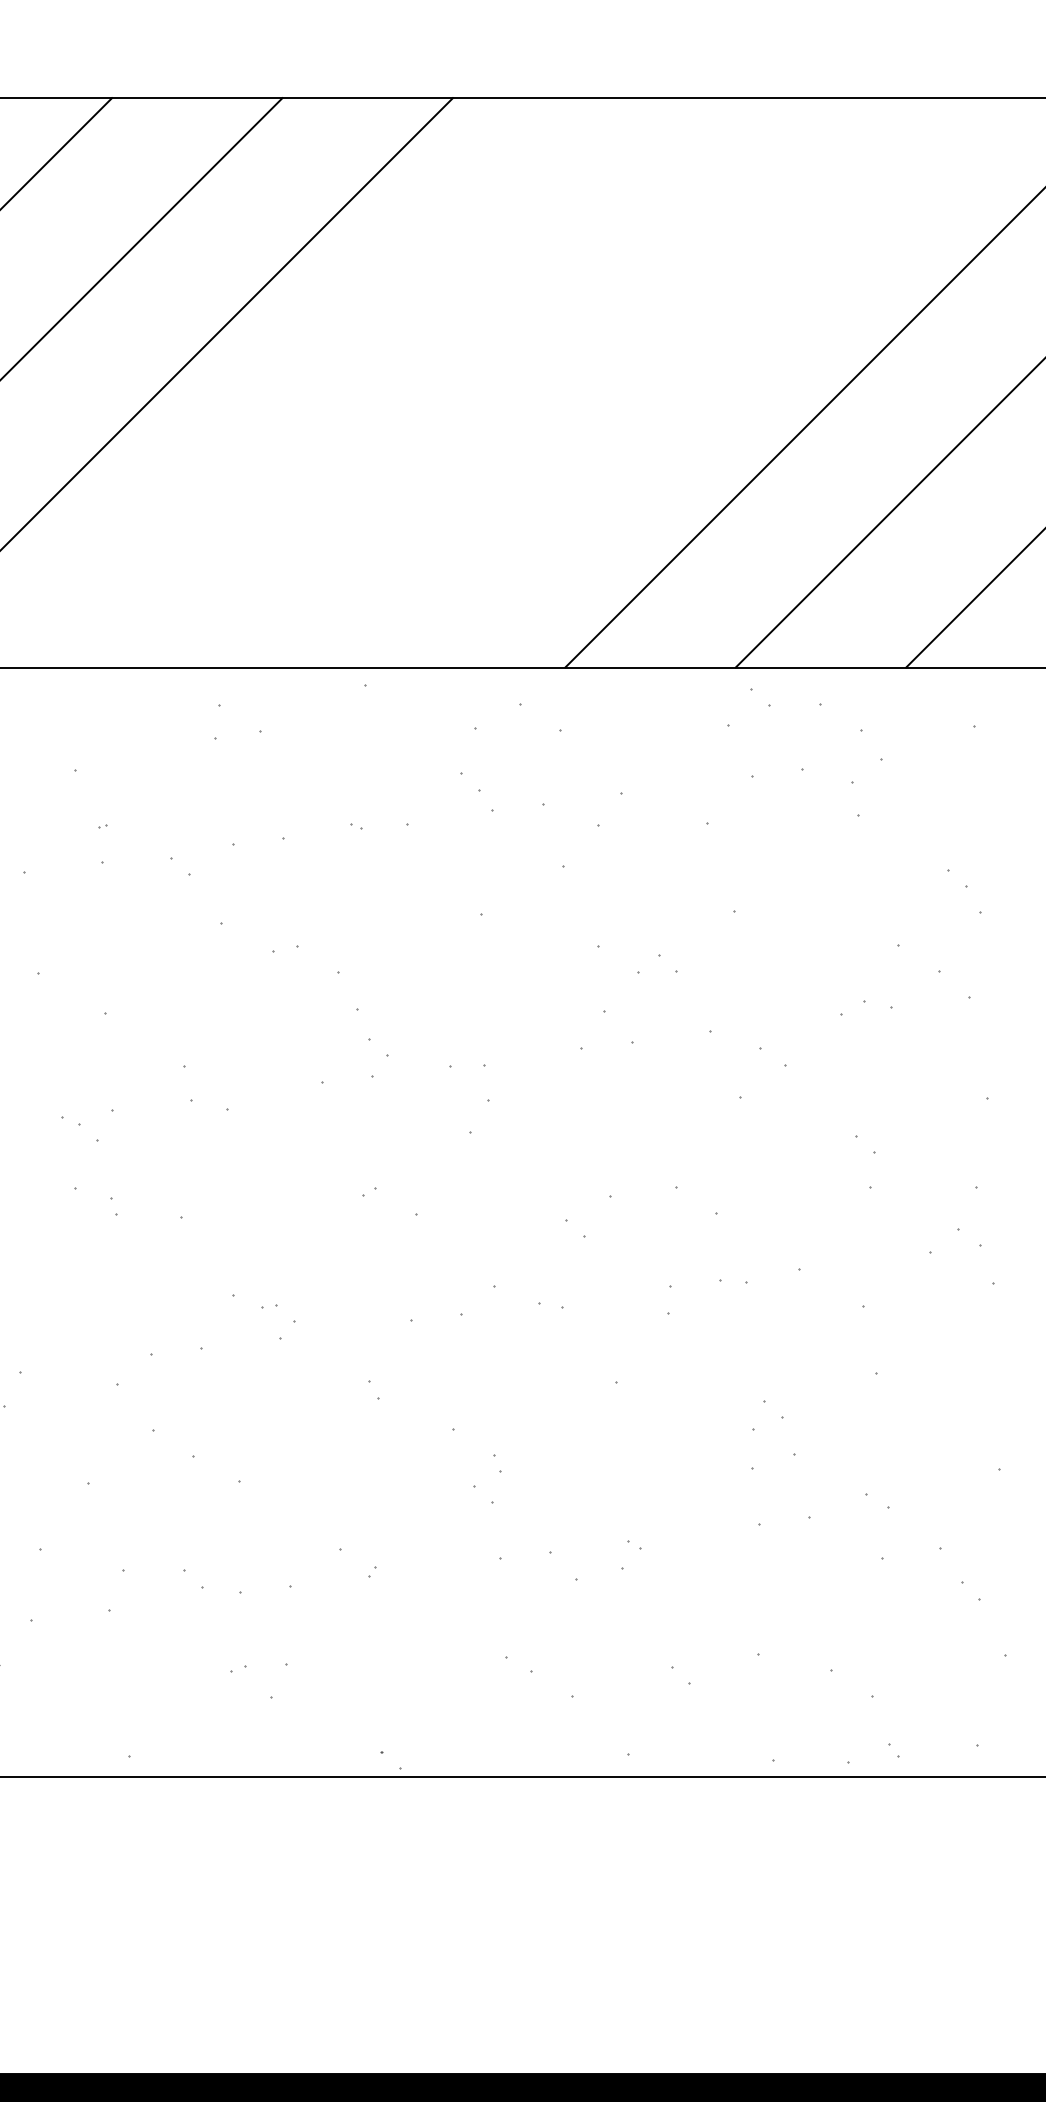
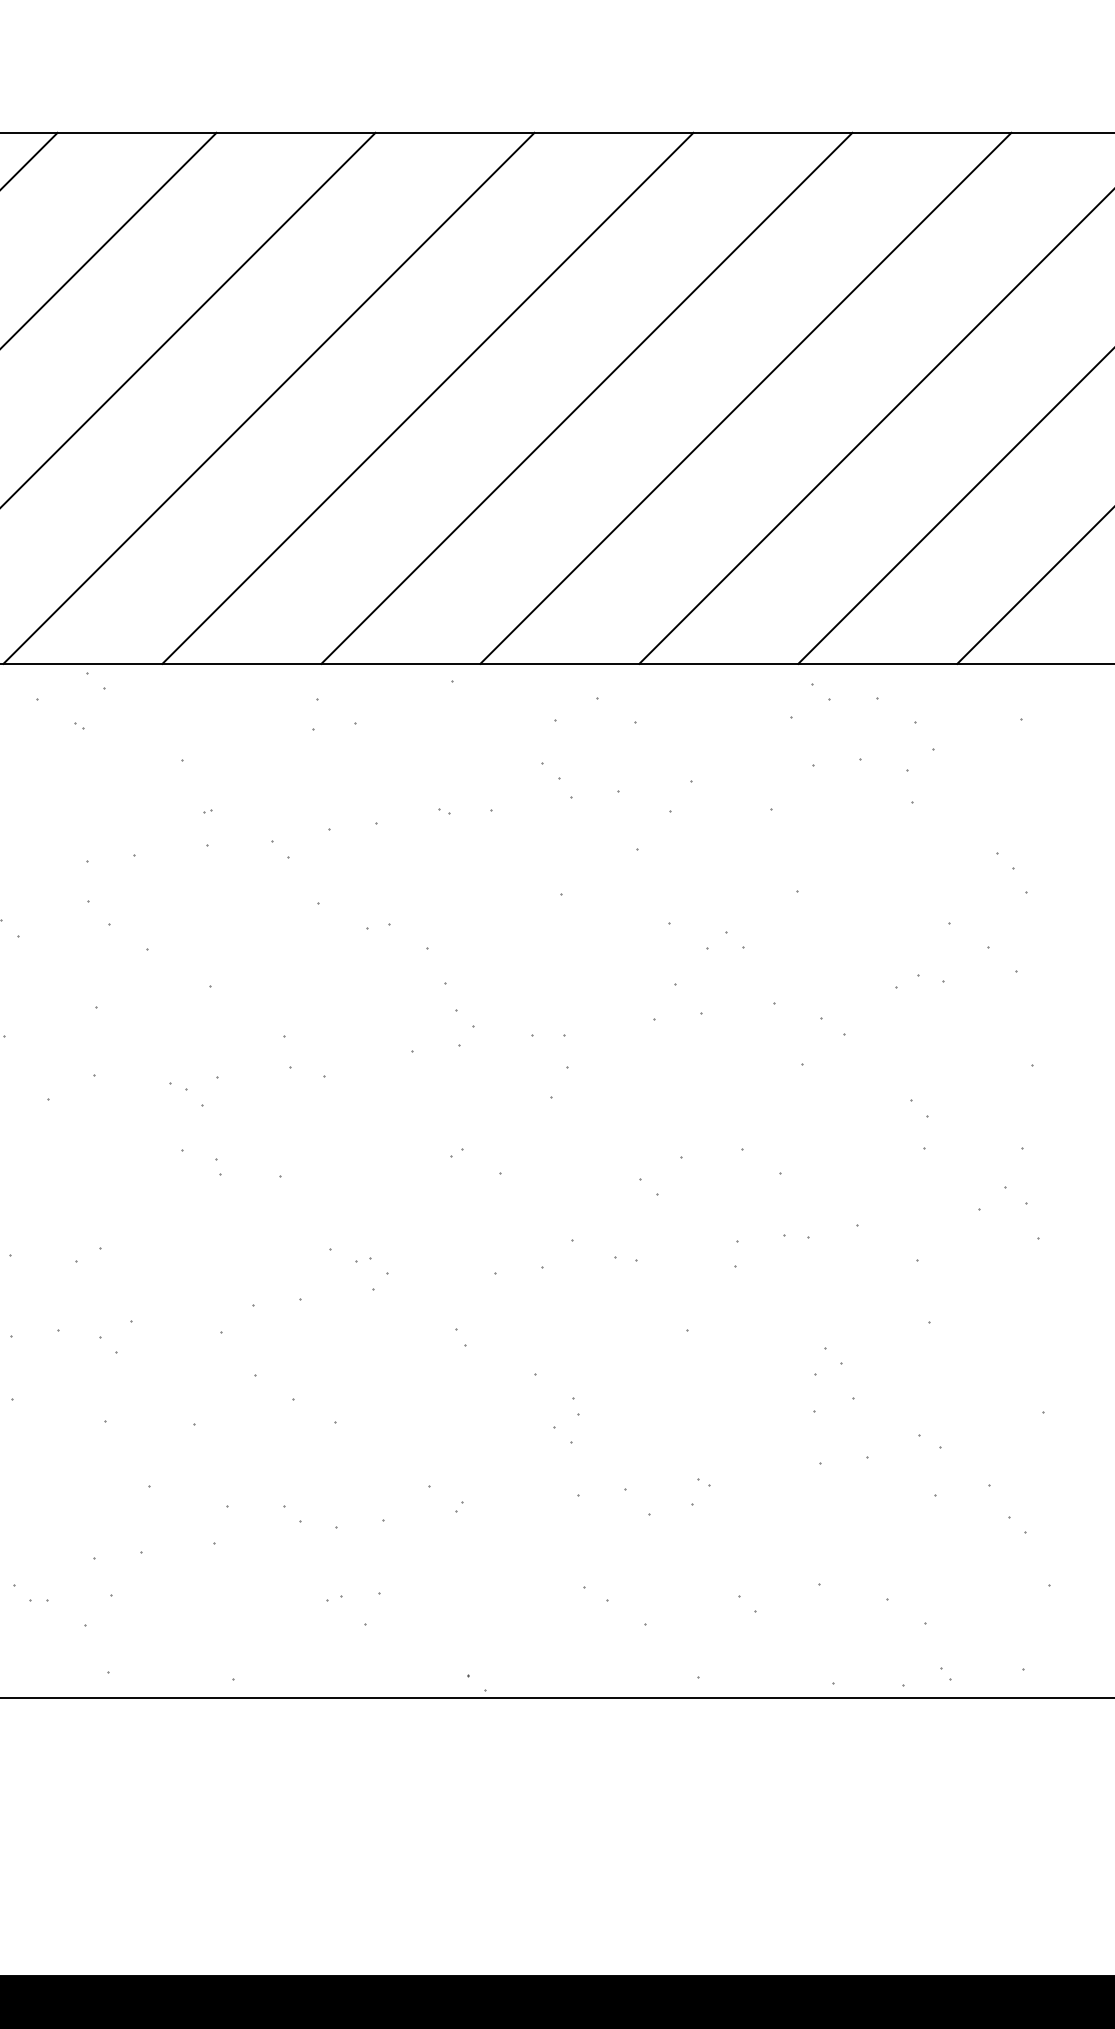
line: (338, 381) -> (427, 397), added
line: (508, 381) -> (586, 397), added
line: (679, 381) -> (745, 397), added

